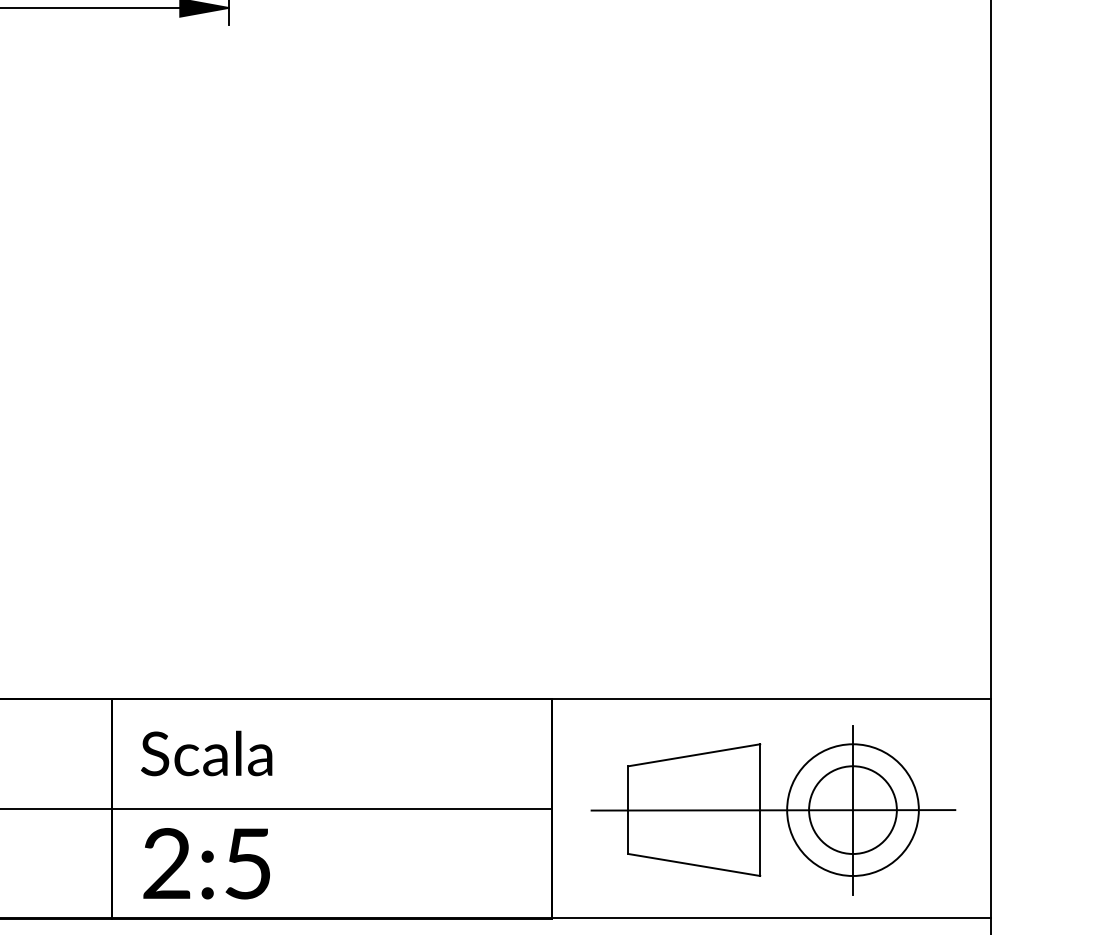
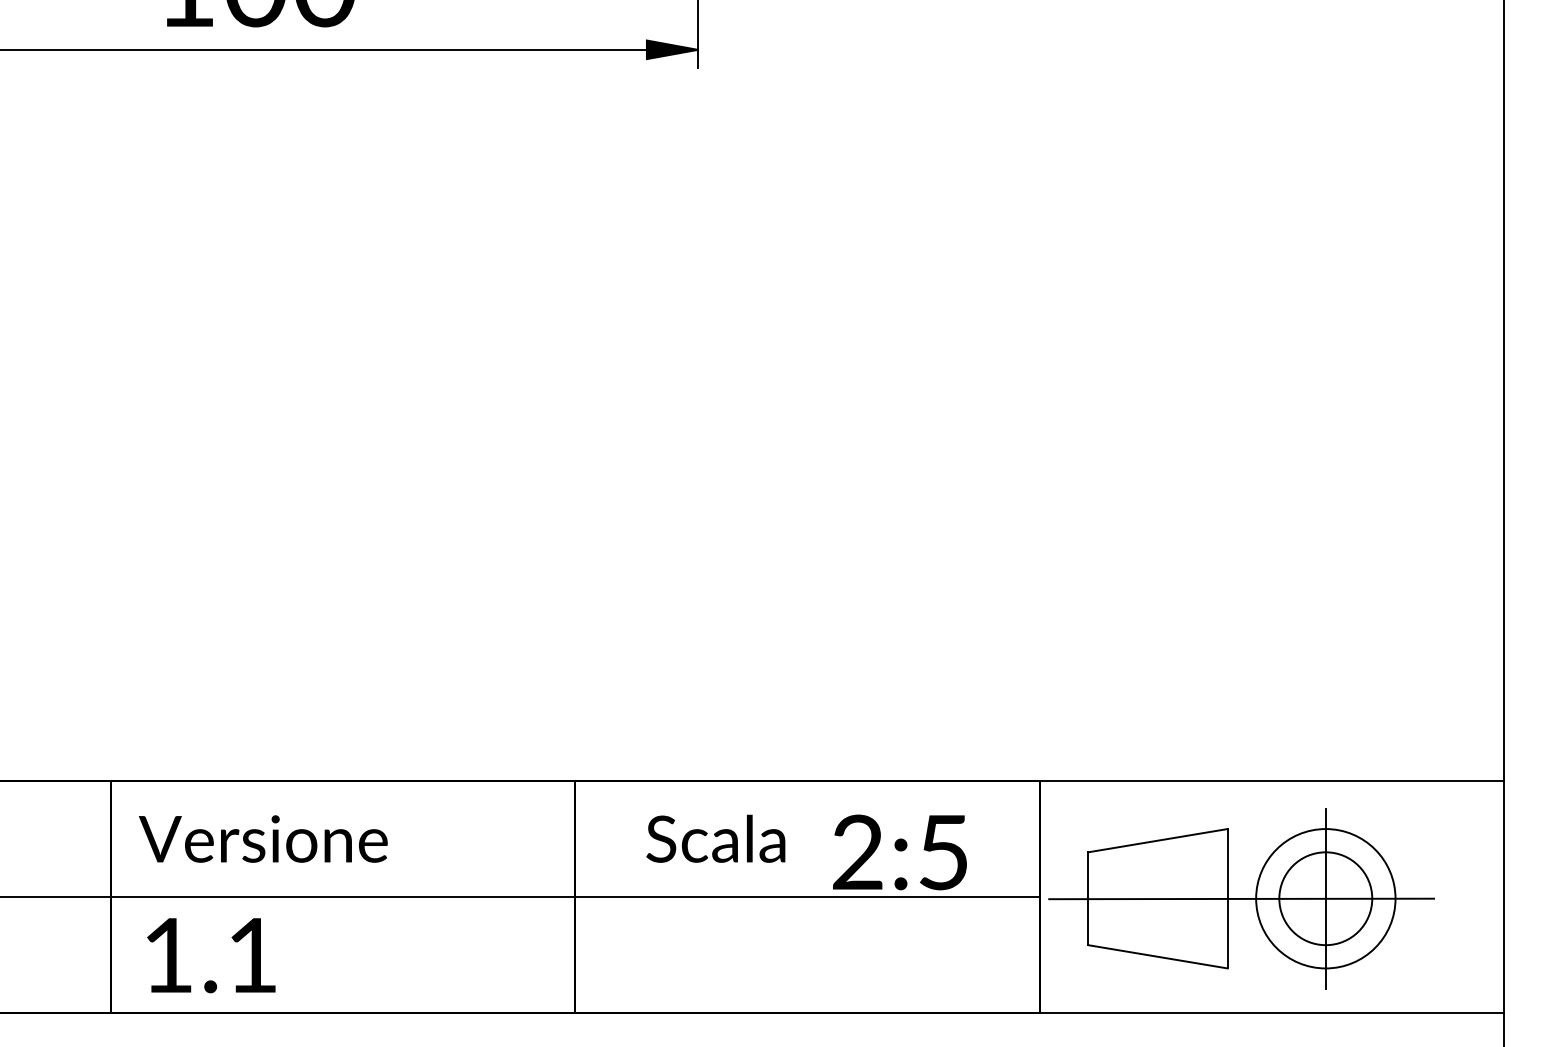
text: (206, 753) -> (715, 838), moved
part: (773, 809) -> (1241, 898), moved
text: (206, 863) -> (899, 852), moved

